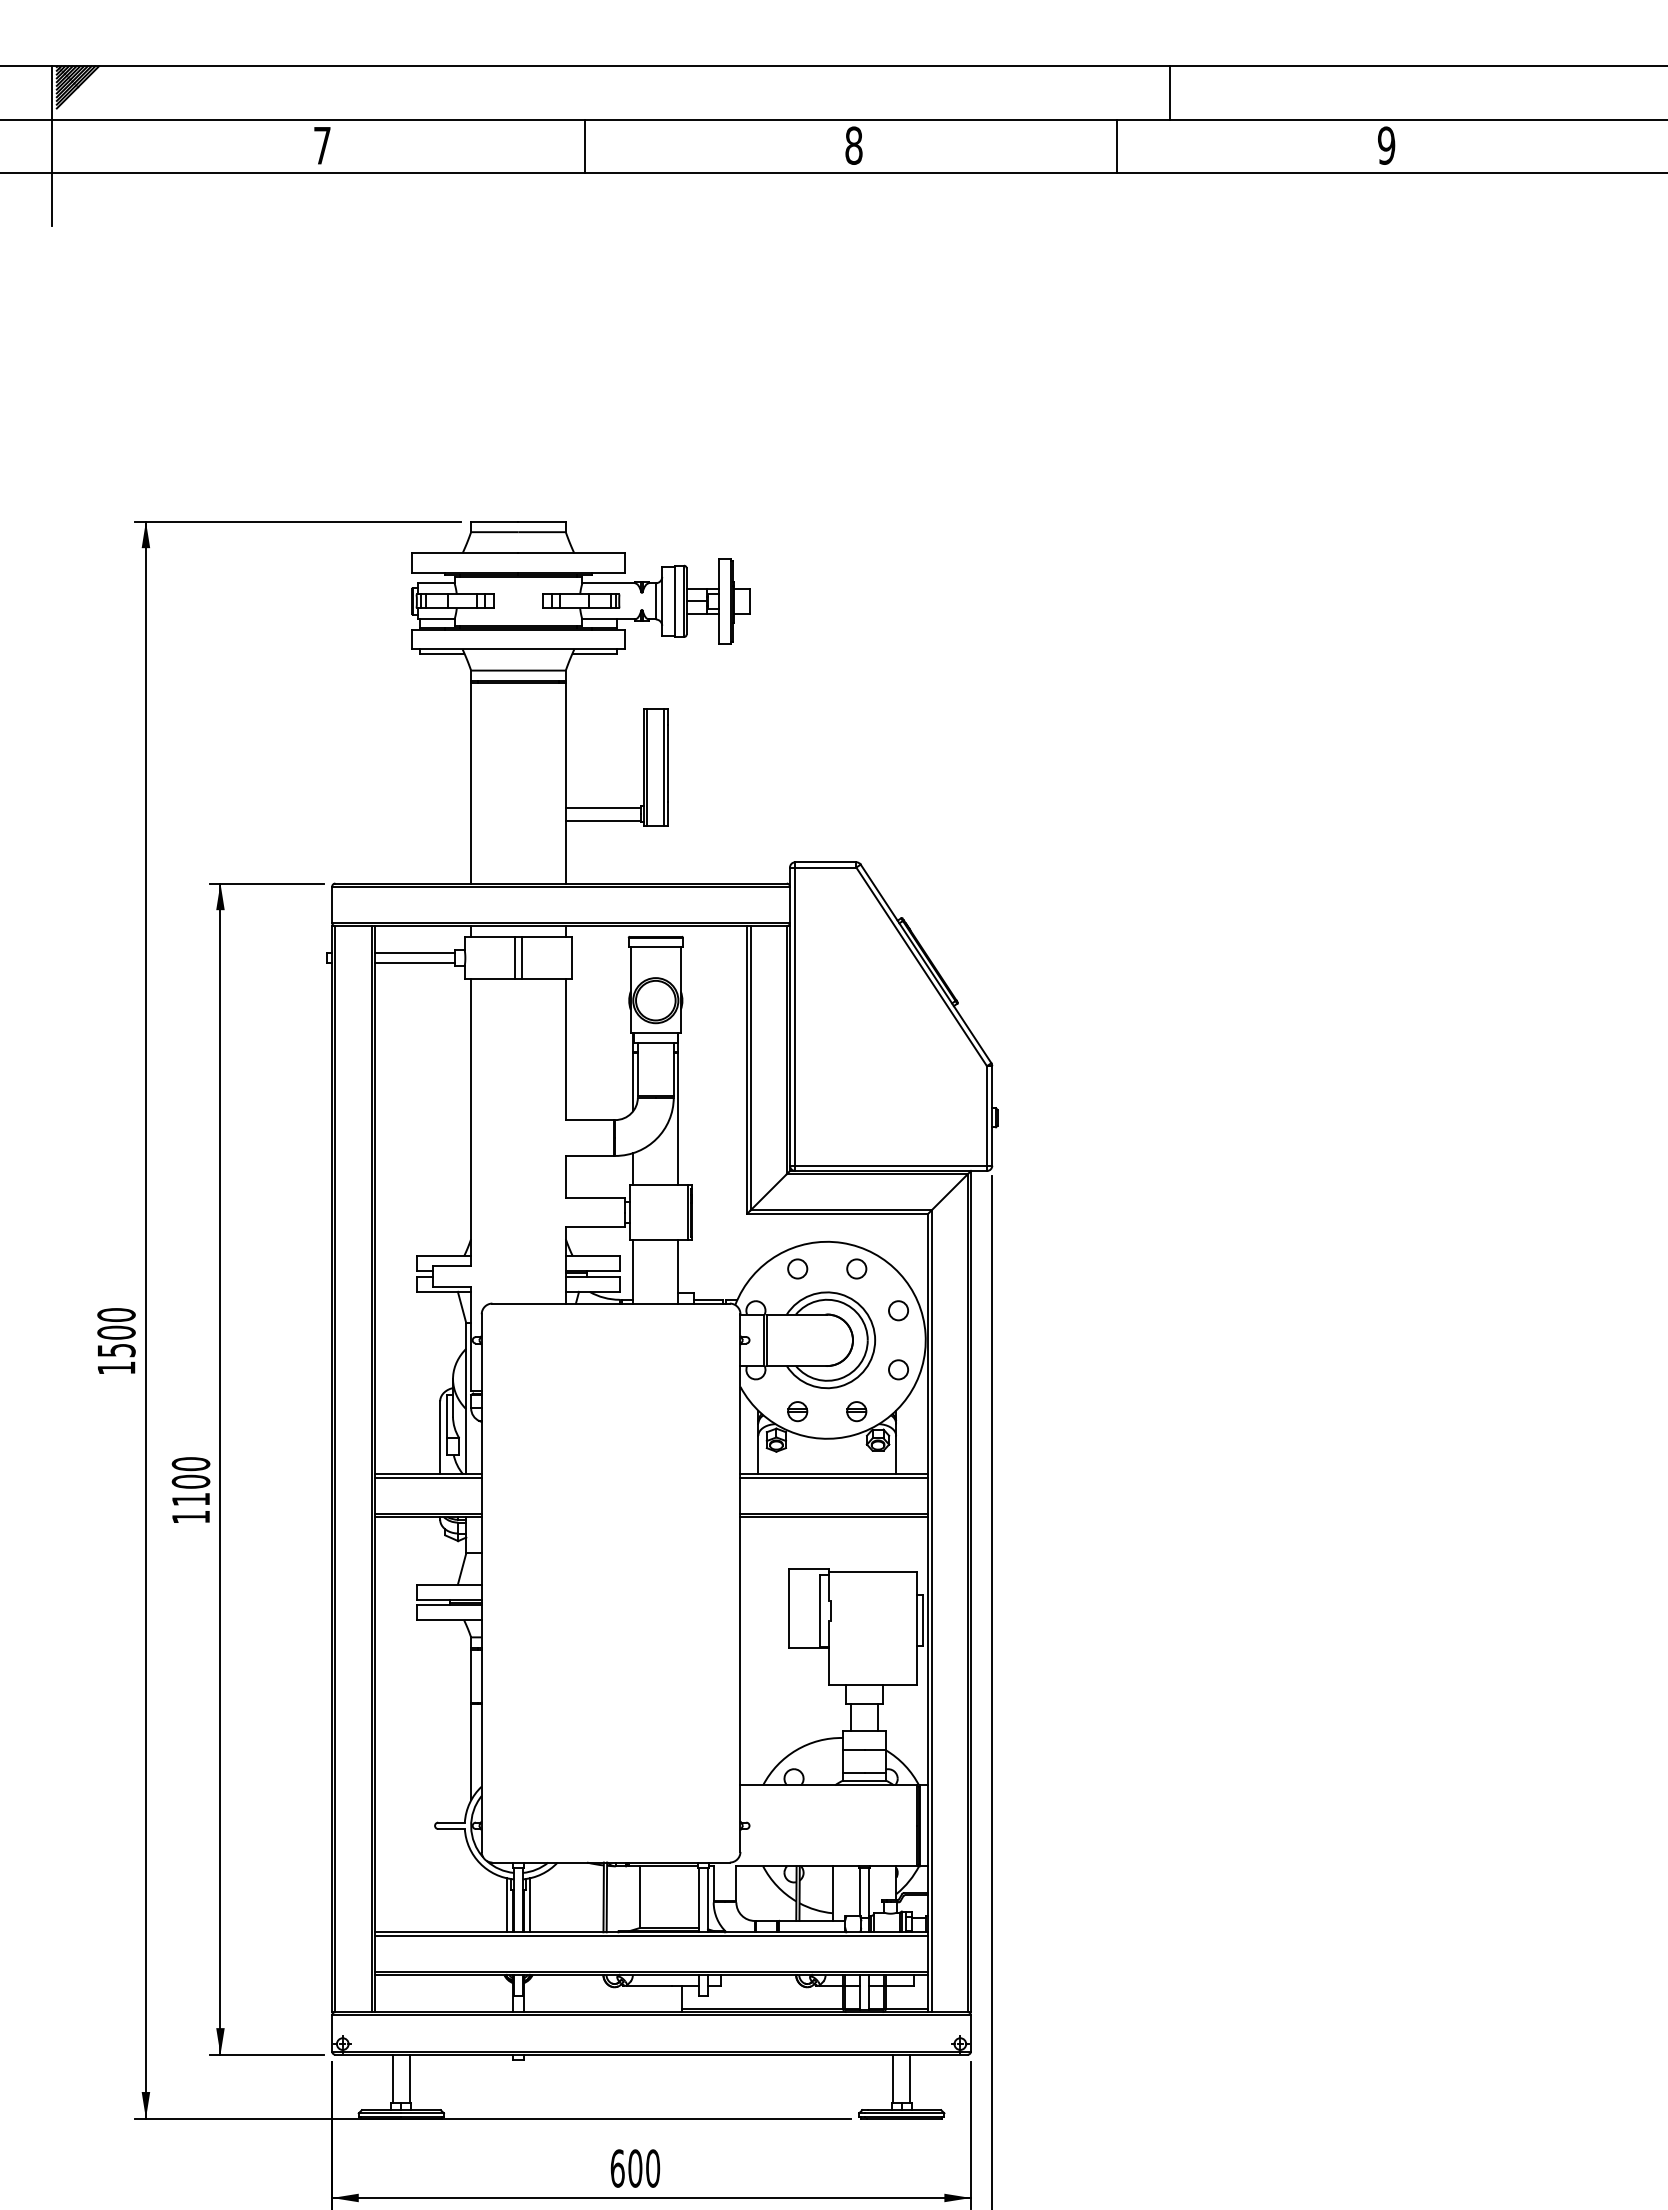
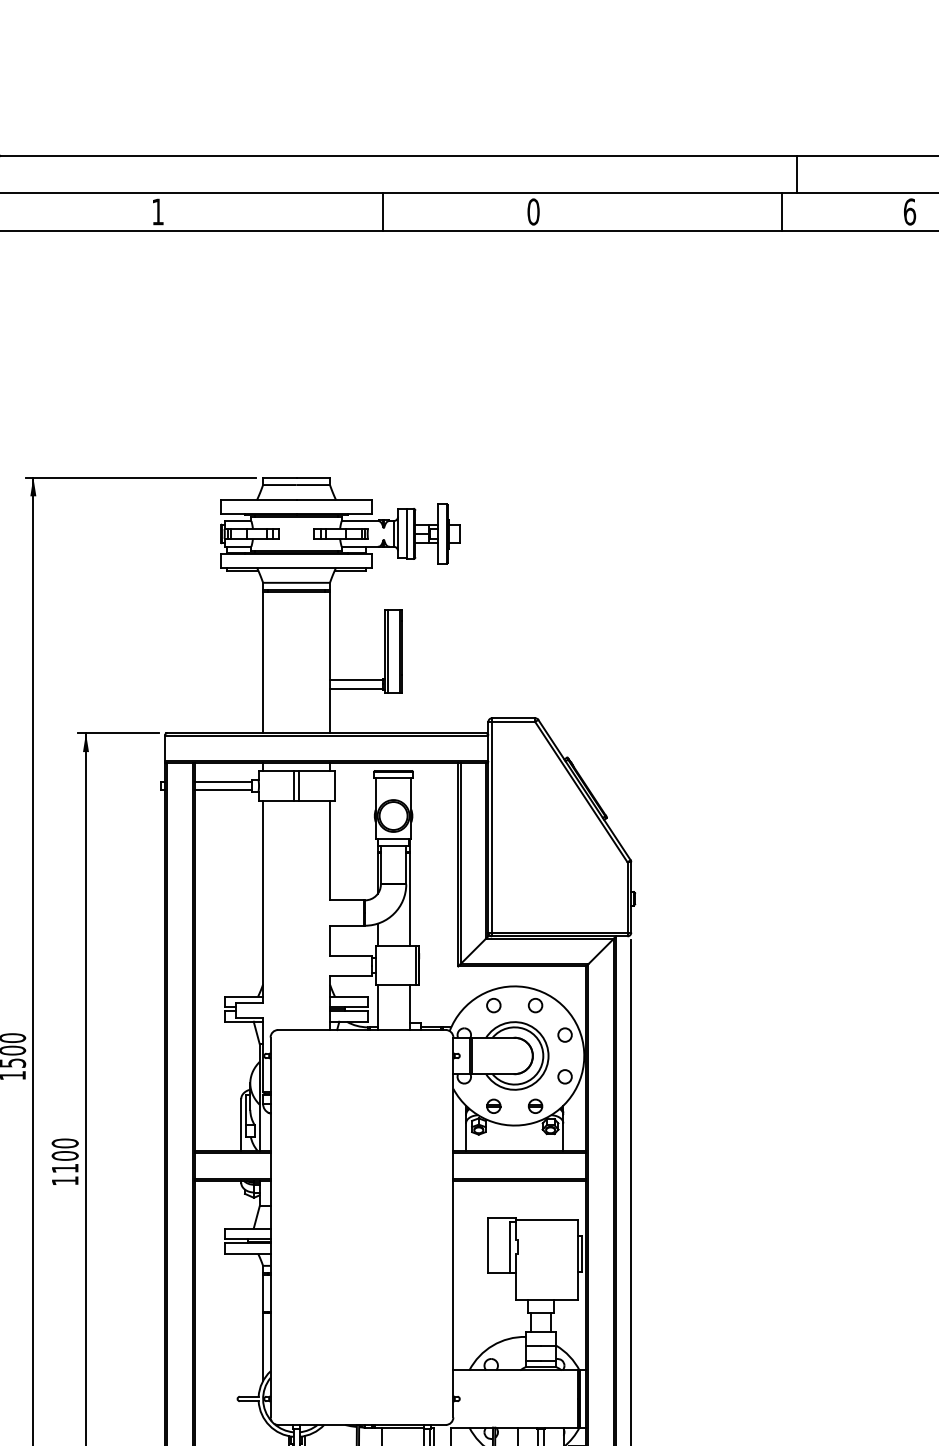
line: (1170, 92) -> (797, 174), moved
text: (322, 145) -> (158, 211), 7 -> 1
line: (584, 145) -> (382, 211), moved
text: (853, 145) -> (533, 211), 8 -> 0
line: (1117, 145) -> (782, 211), moved
text: (1386, 145) -> (909, 211), 9 -> 6

